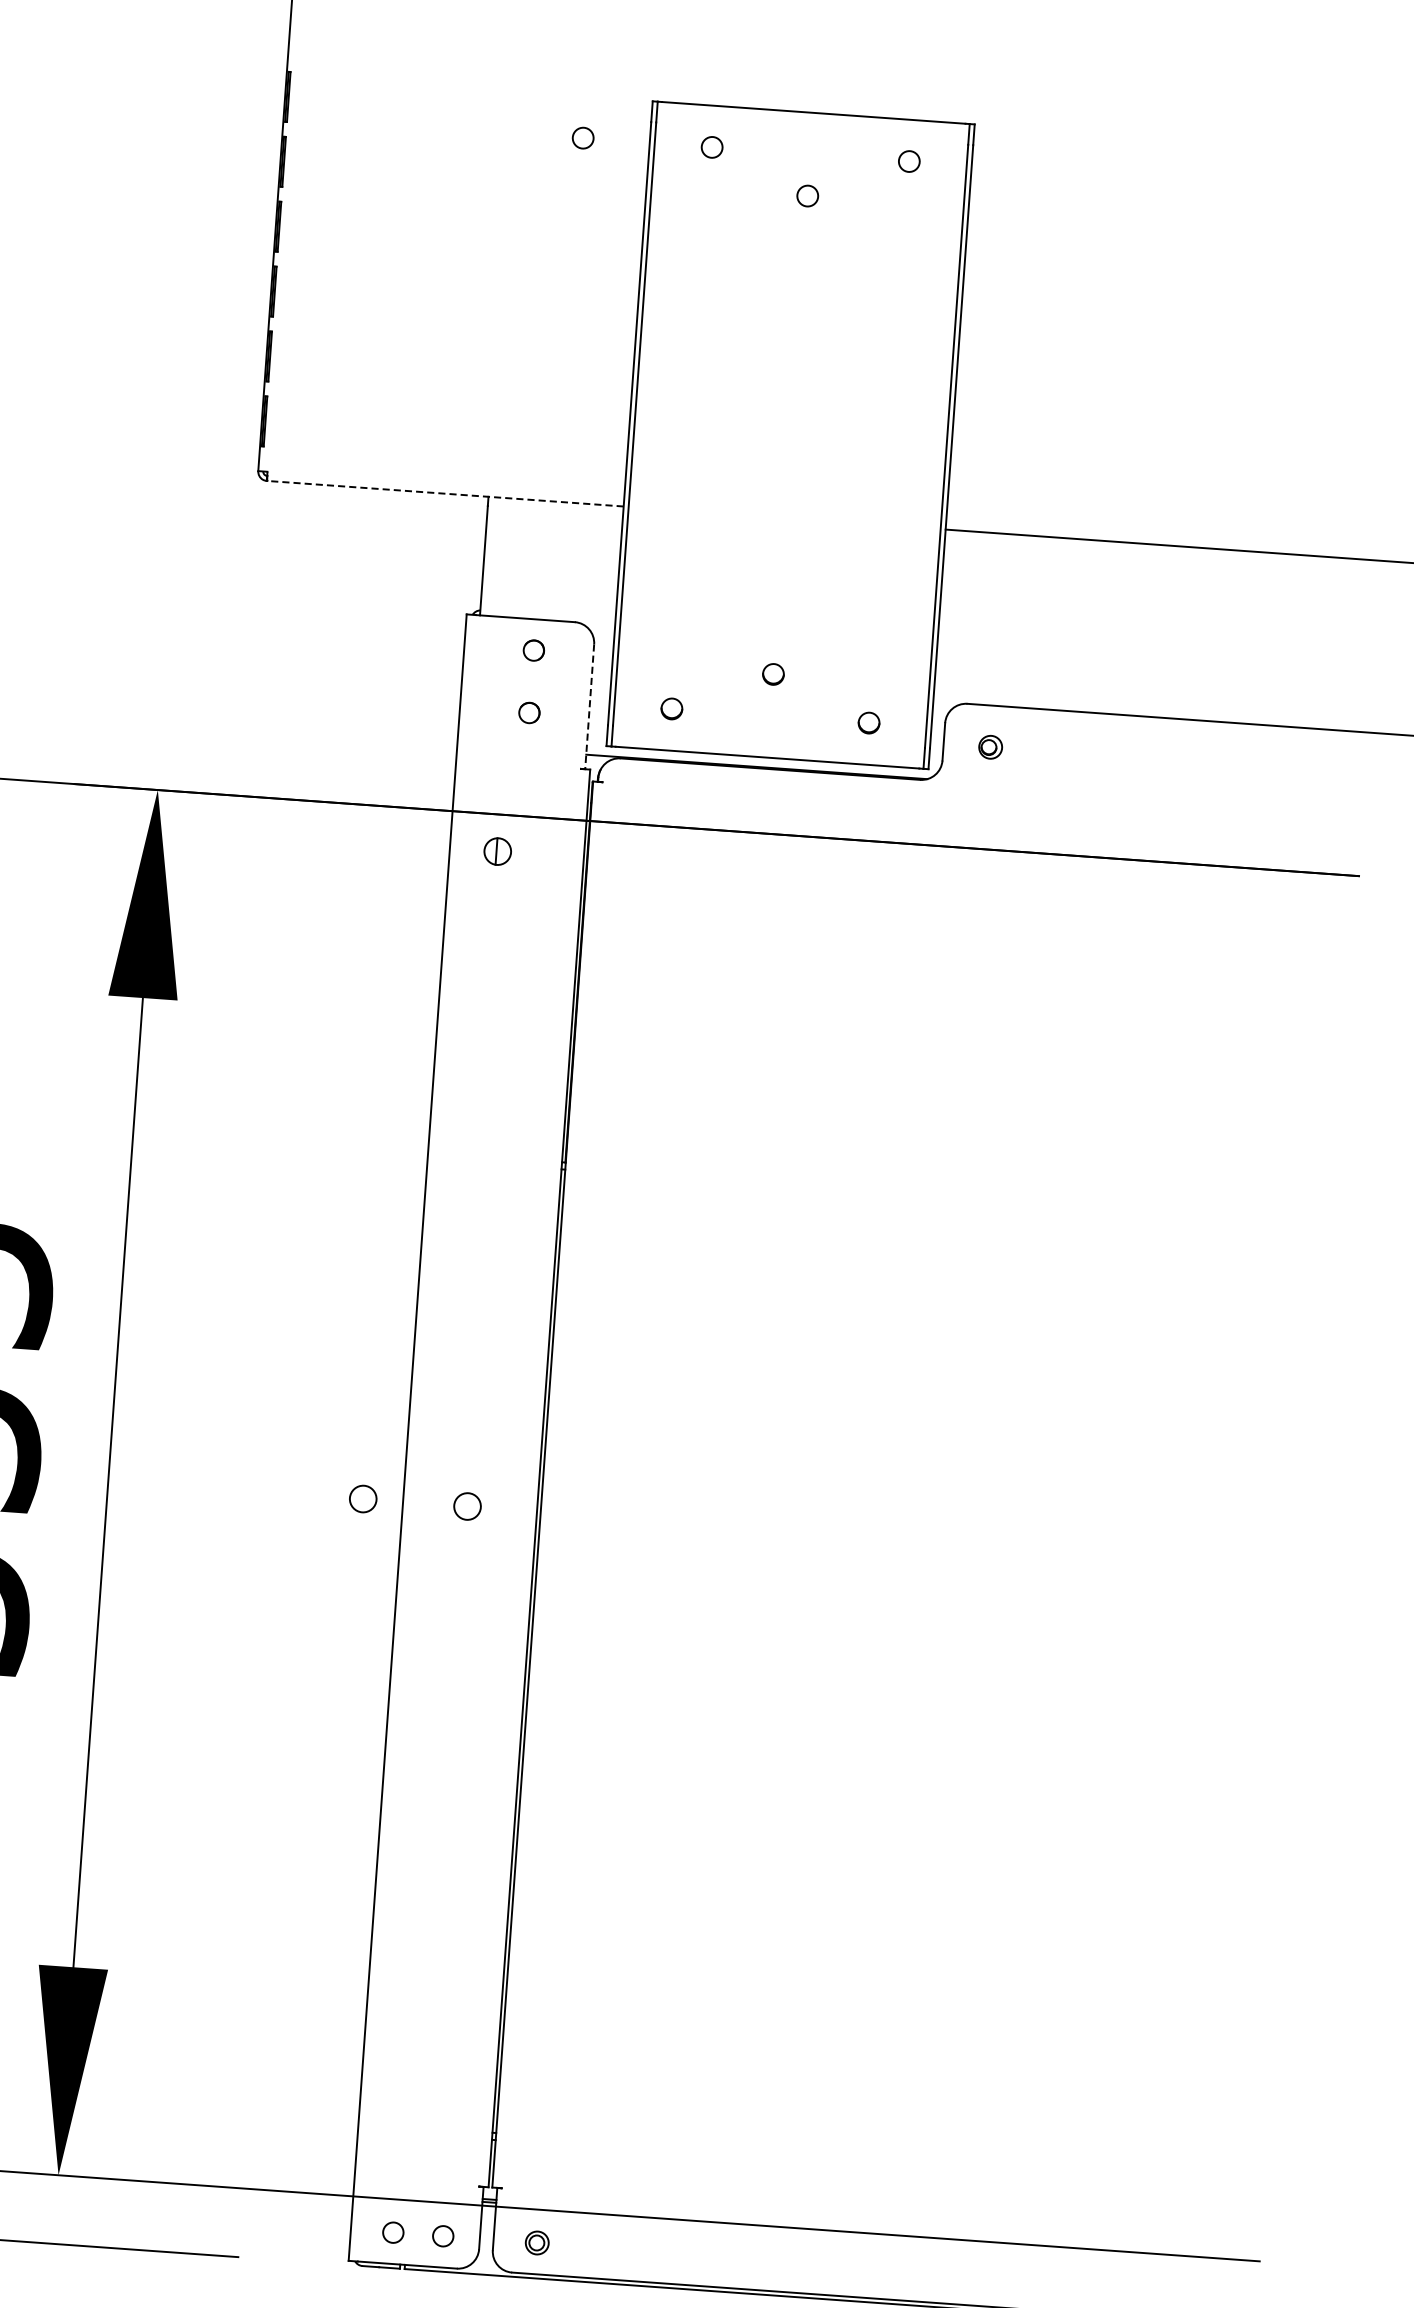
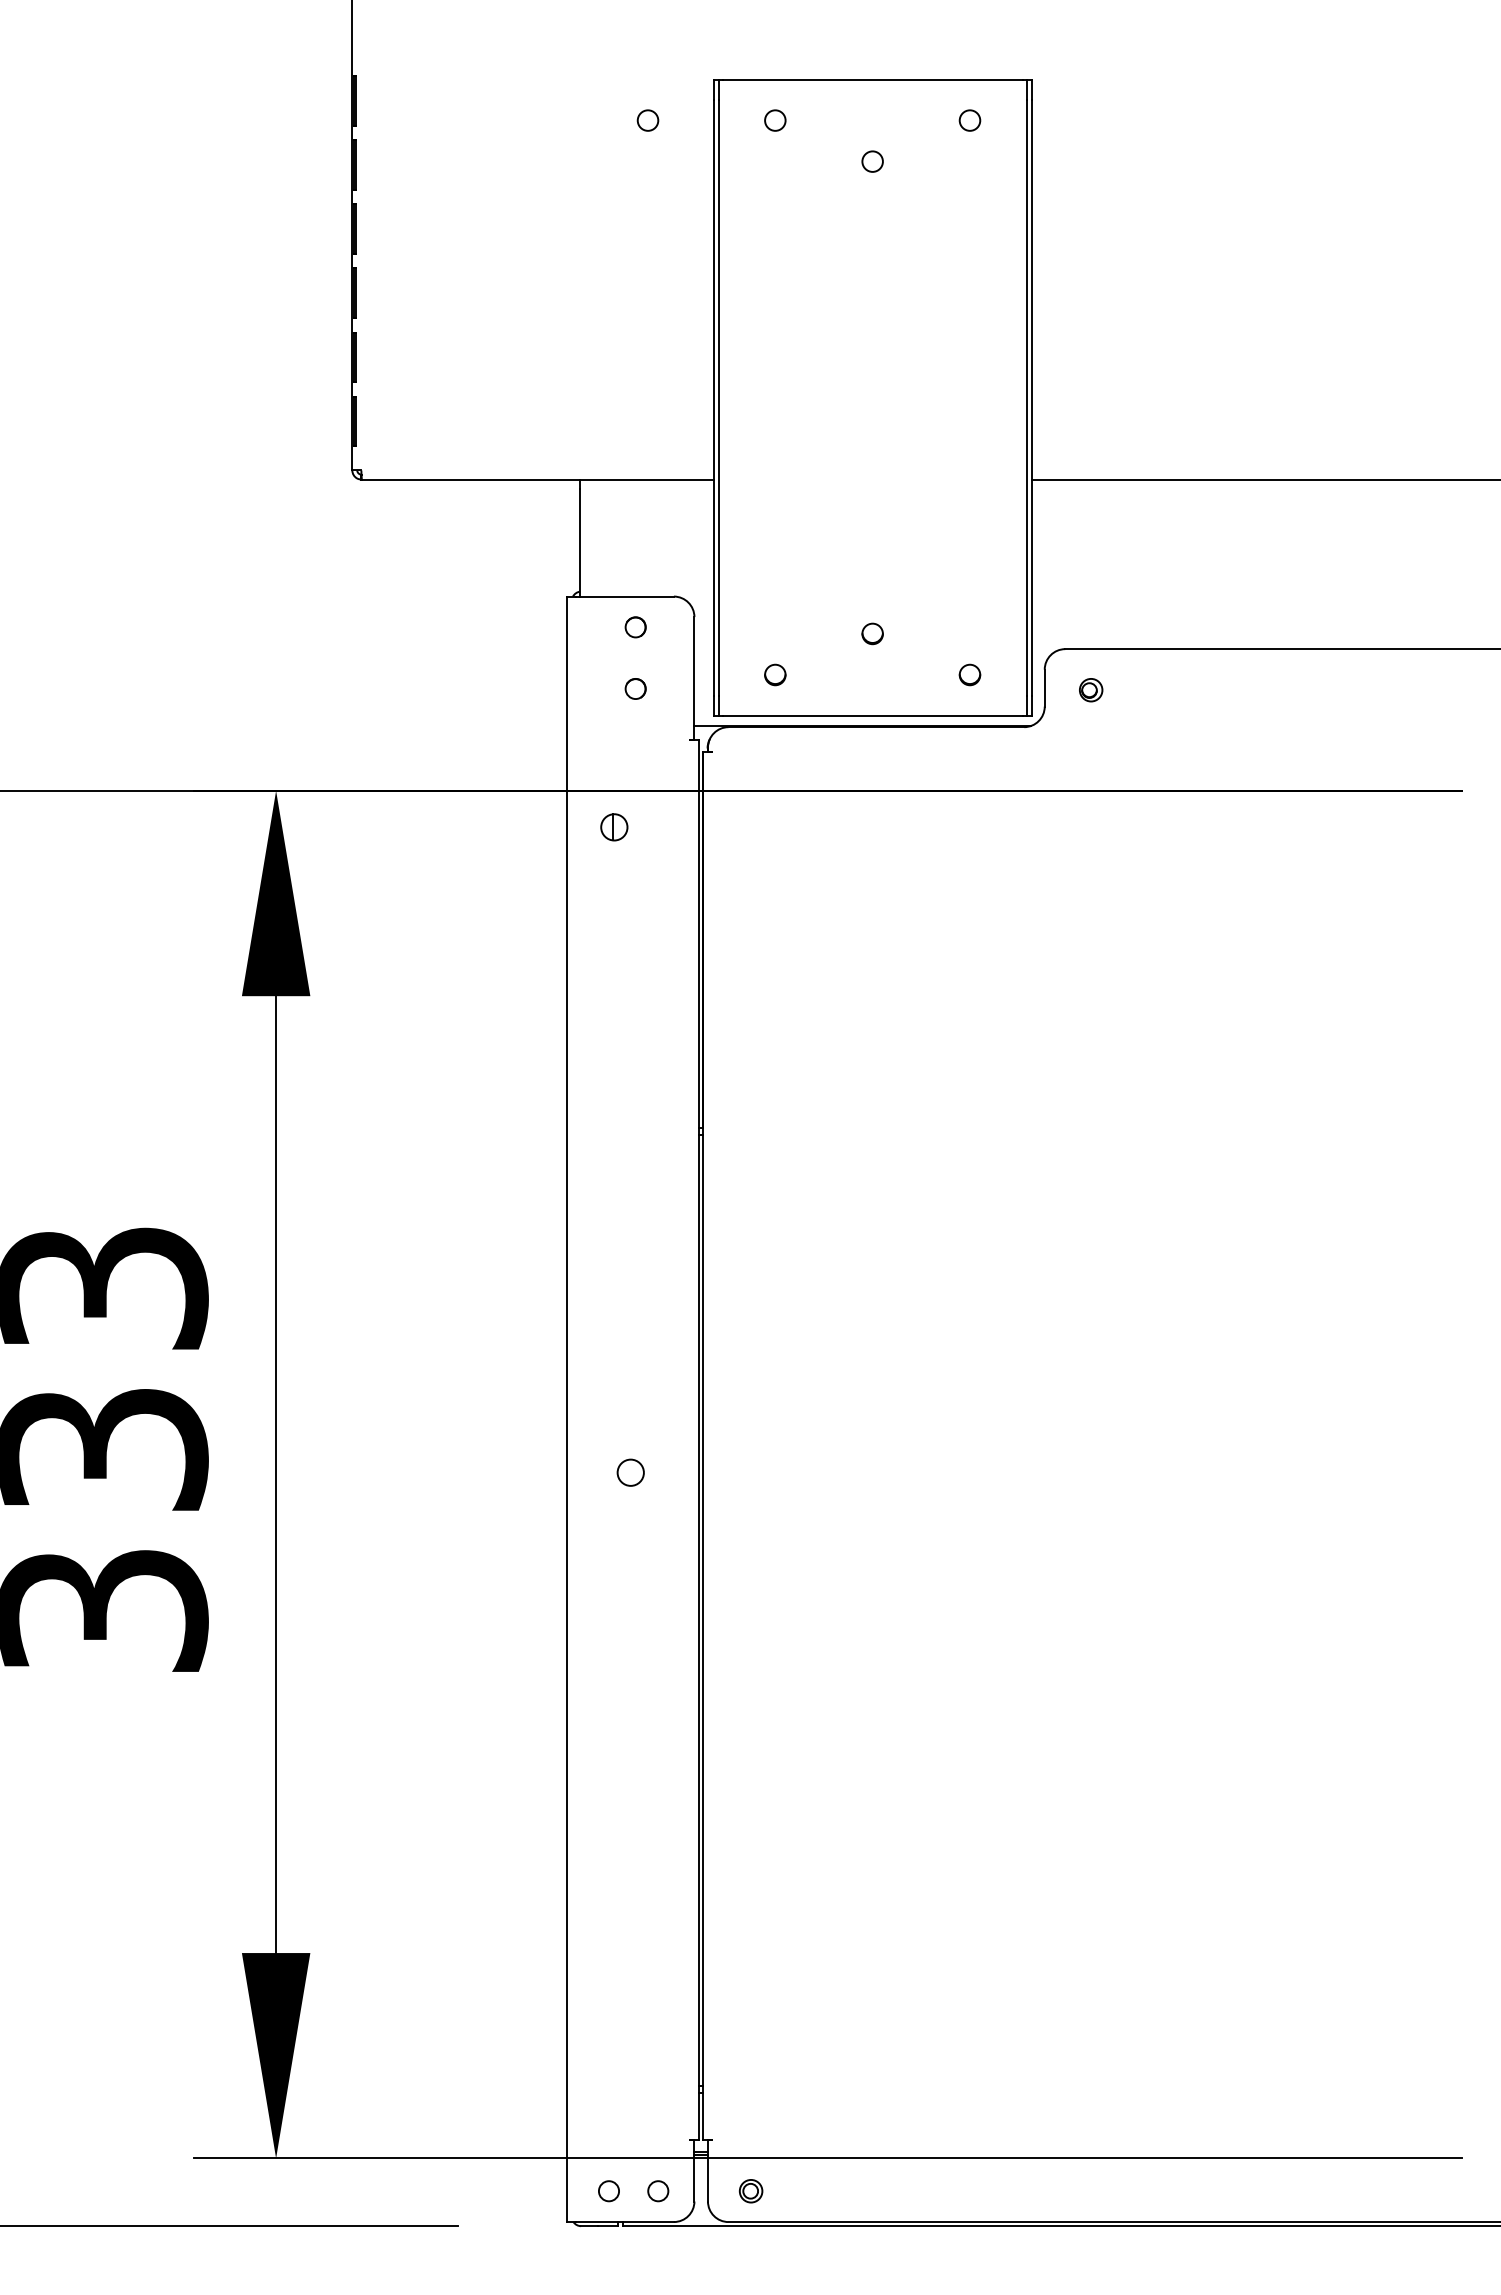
line: (445, 493) -> (537, 479), dashed -> solid
line: (589, 706) -> (694, 678), dashed -> solid
circle: (362, 1498) -> (527, 1472), removed

